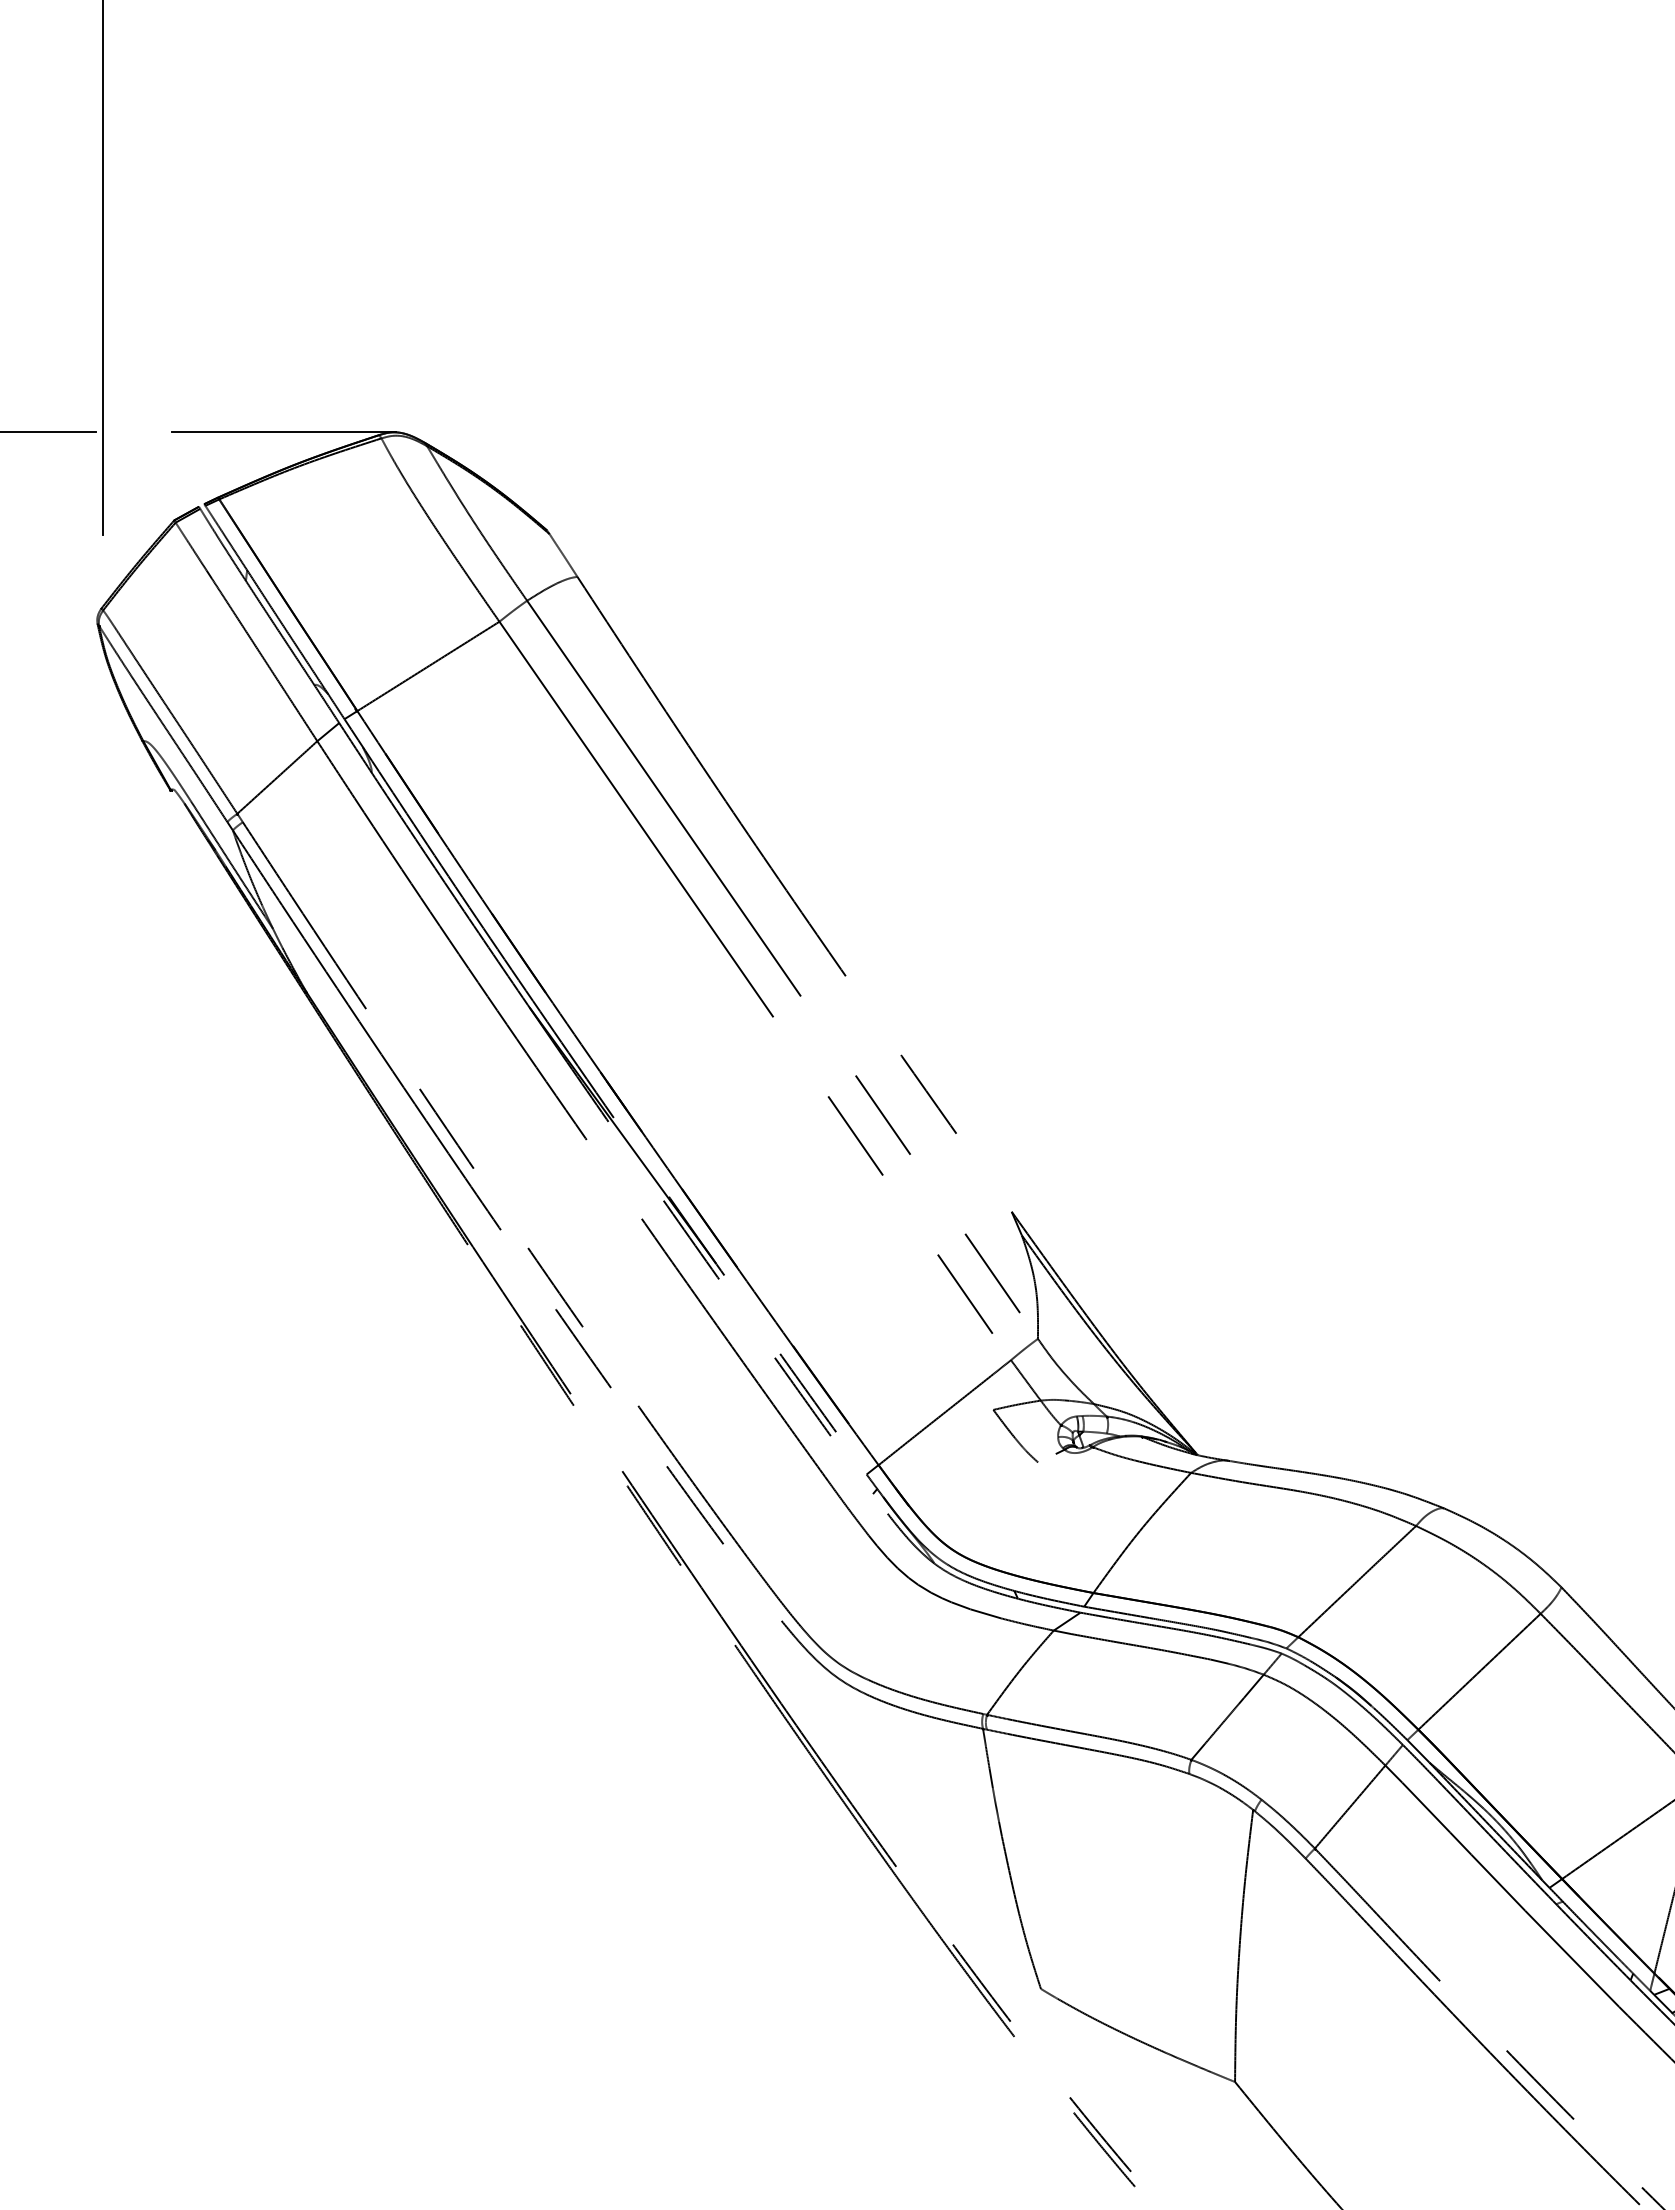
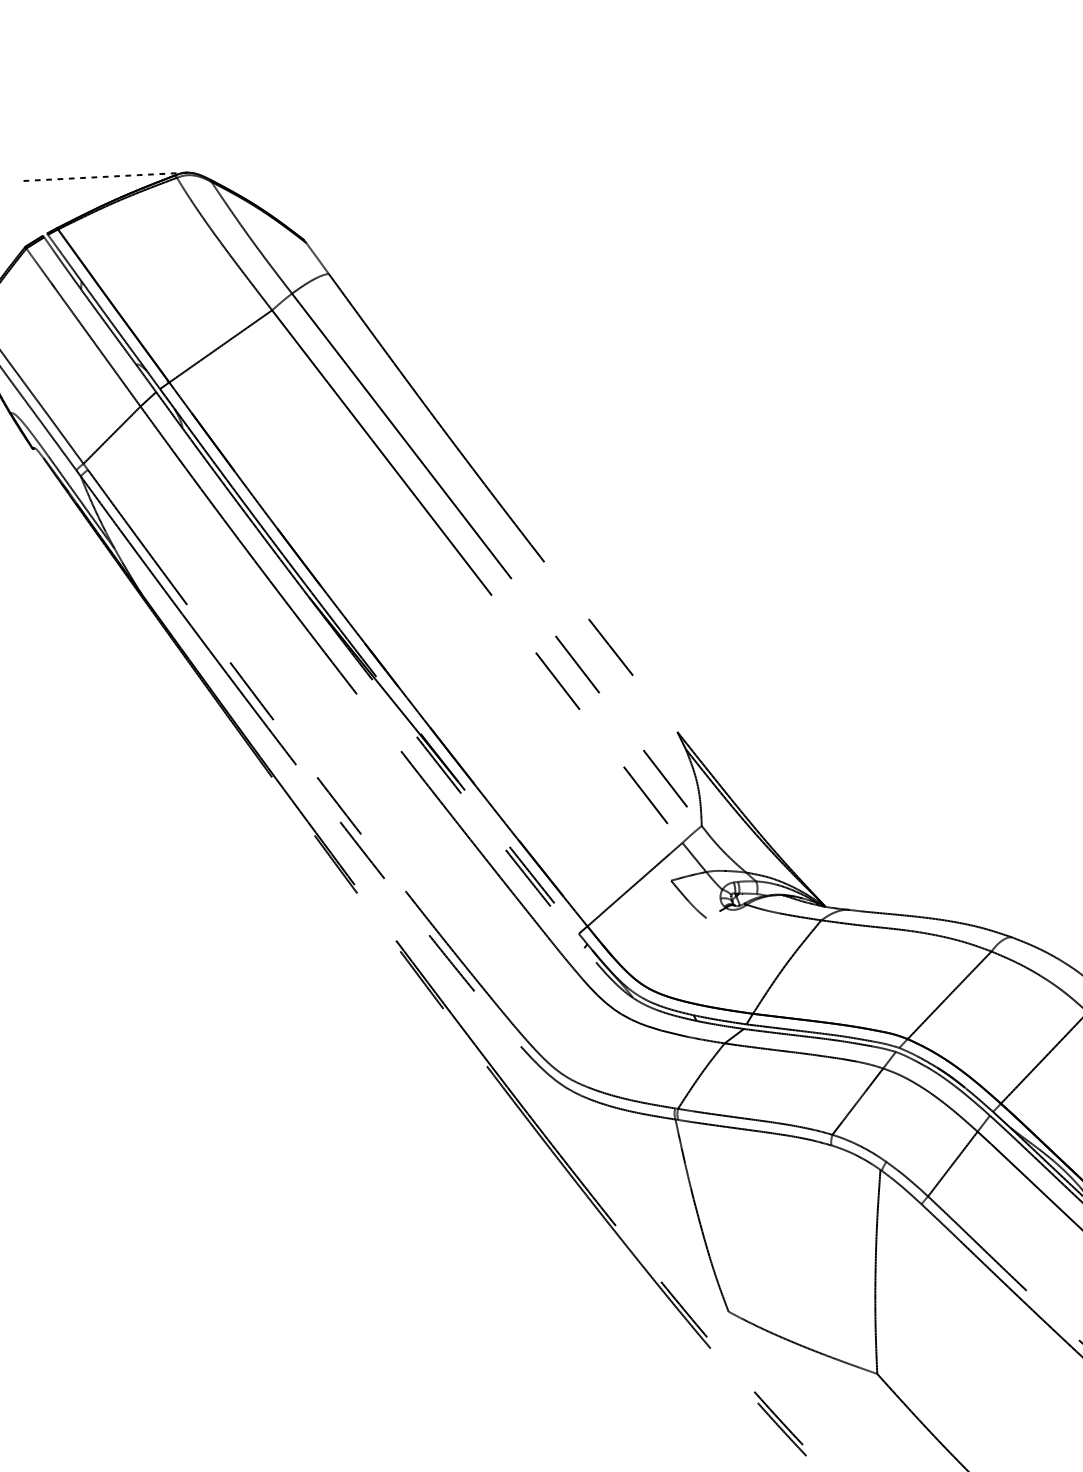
line: (283, 432) -> (103, 177), solid -> dashed

